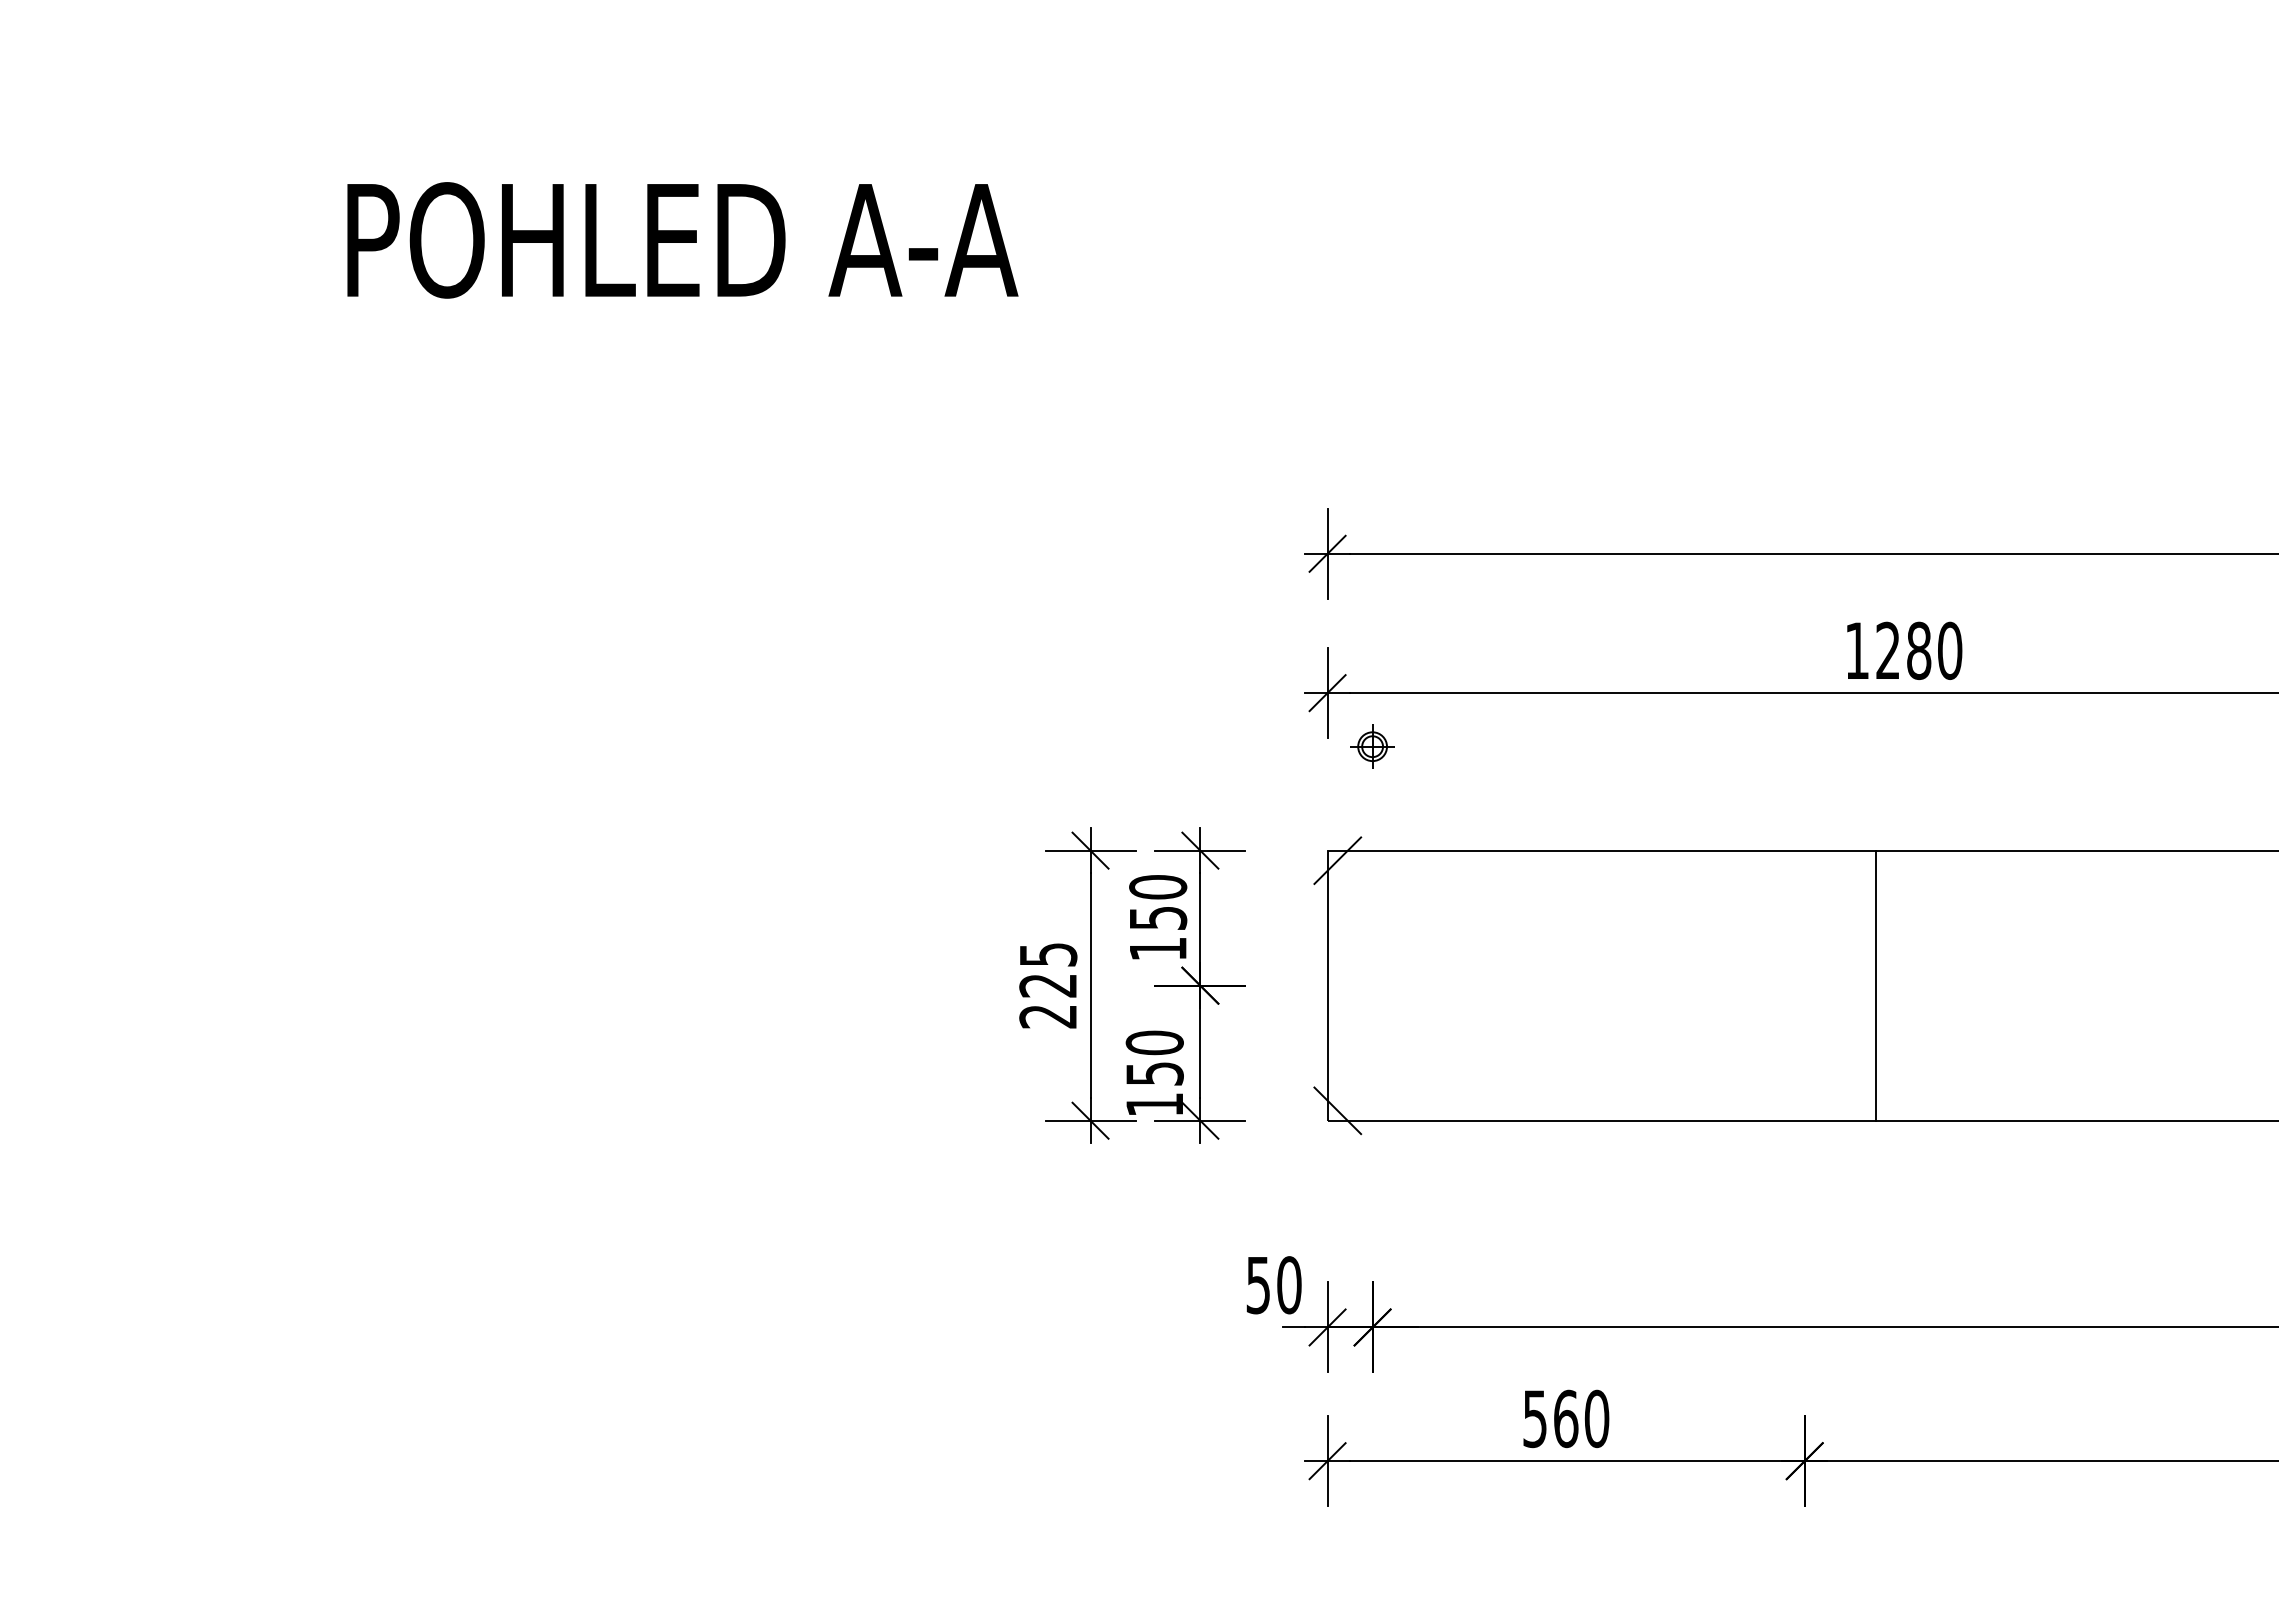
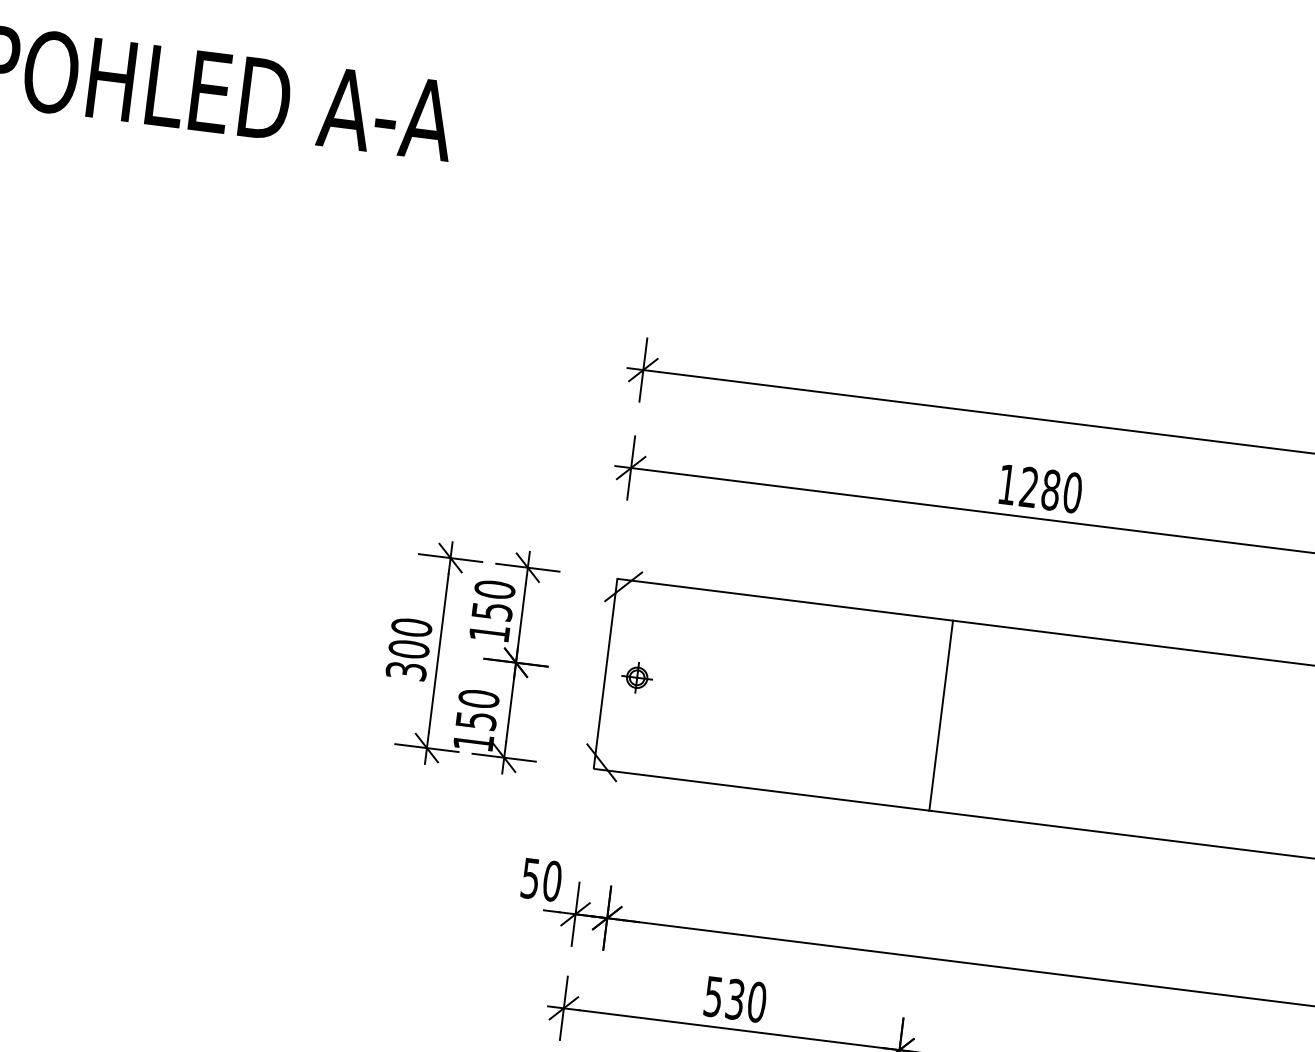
part: (1372, 746) -> (637, 677), moved
text: (1048, 985) -> (409, 649), 225 -> 300
line: (1875, 985) -> (941, 715), moved
text: (1566, 1418) -> (735, 999), 560 -> 530

